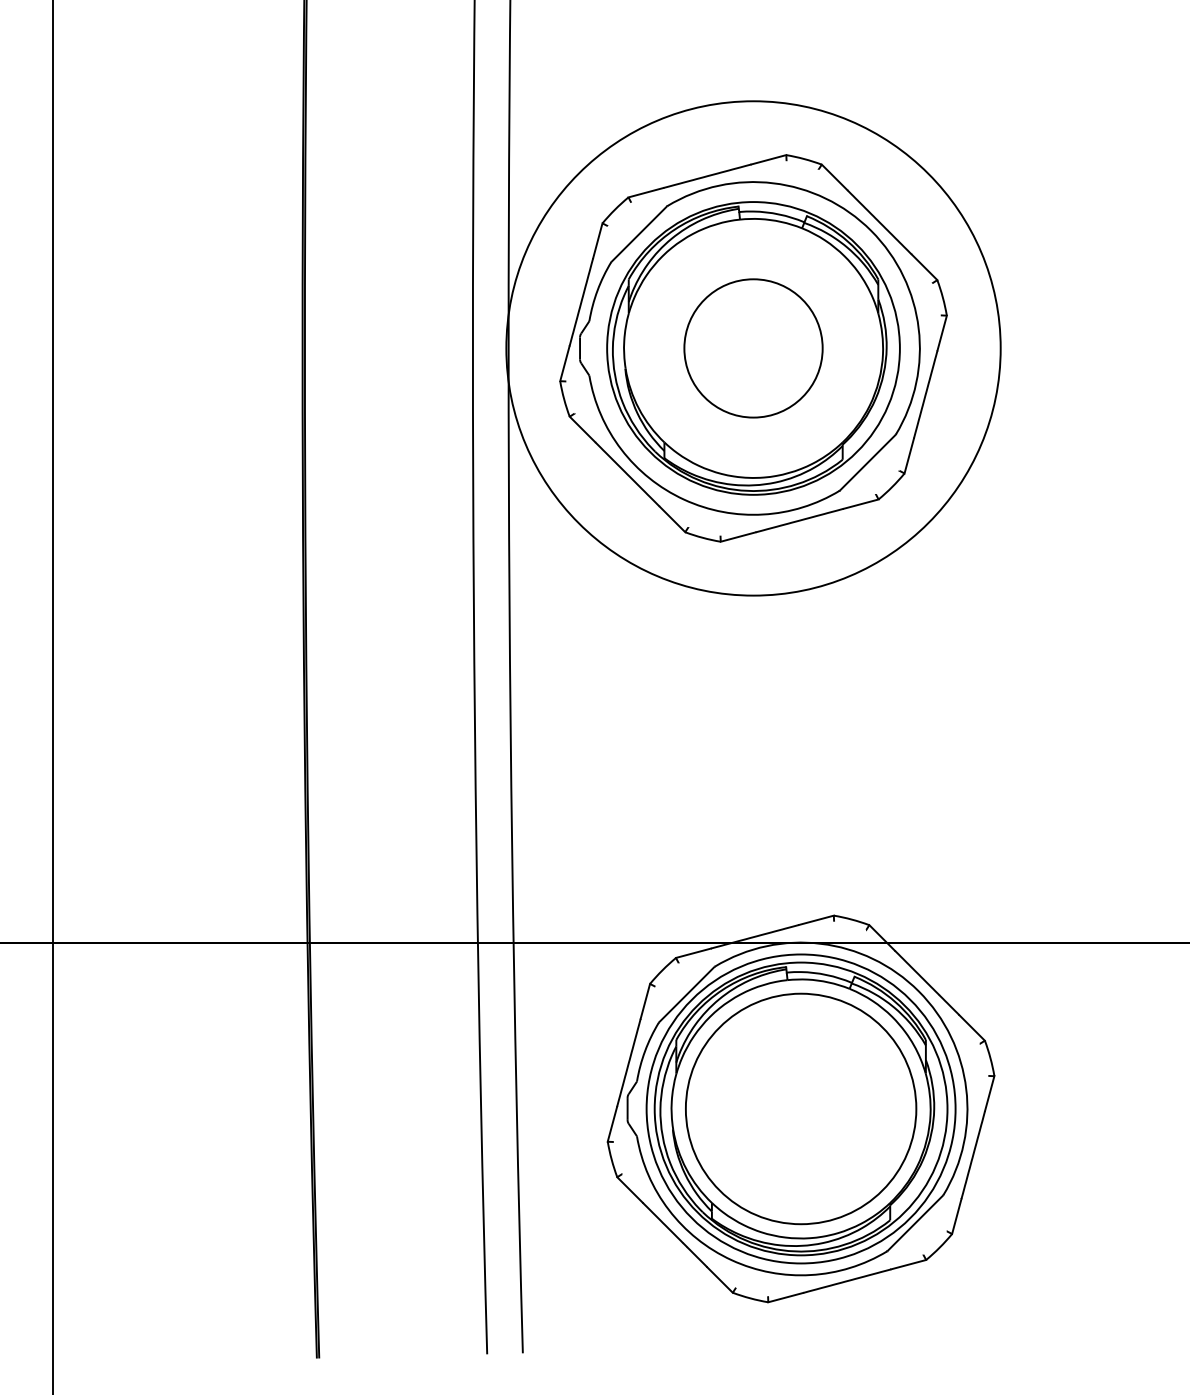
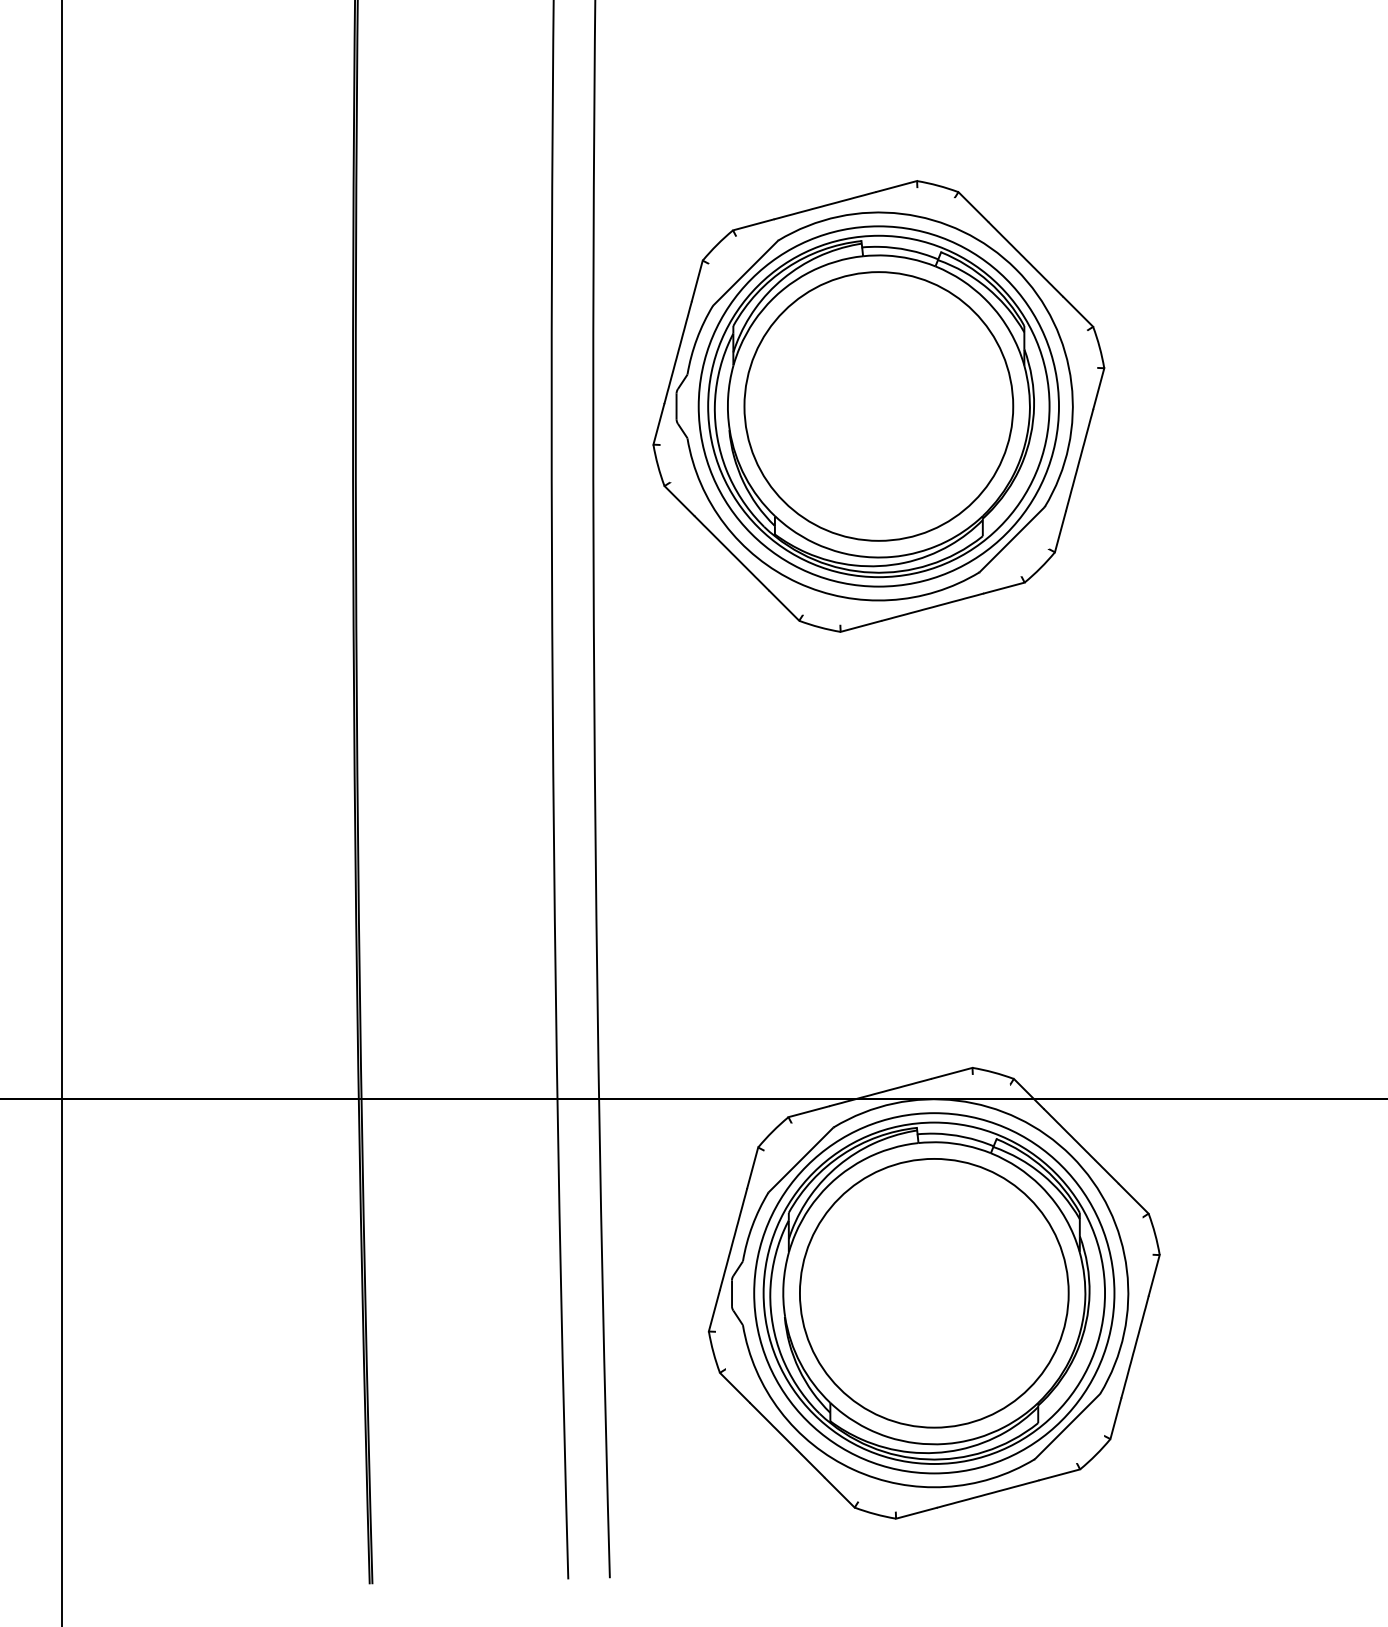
circle: (753, 348) -> (878, 406), size x0.62
circle: (753, 348) -> (878, 406), size x1.67

